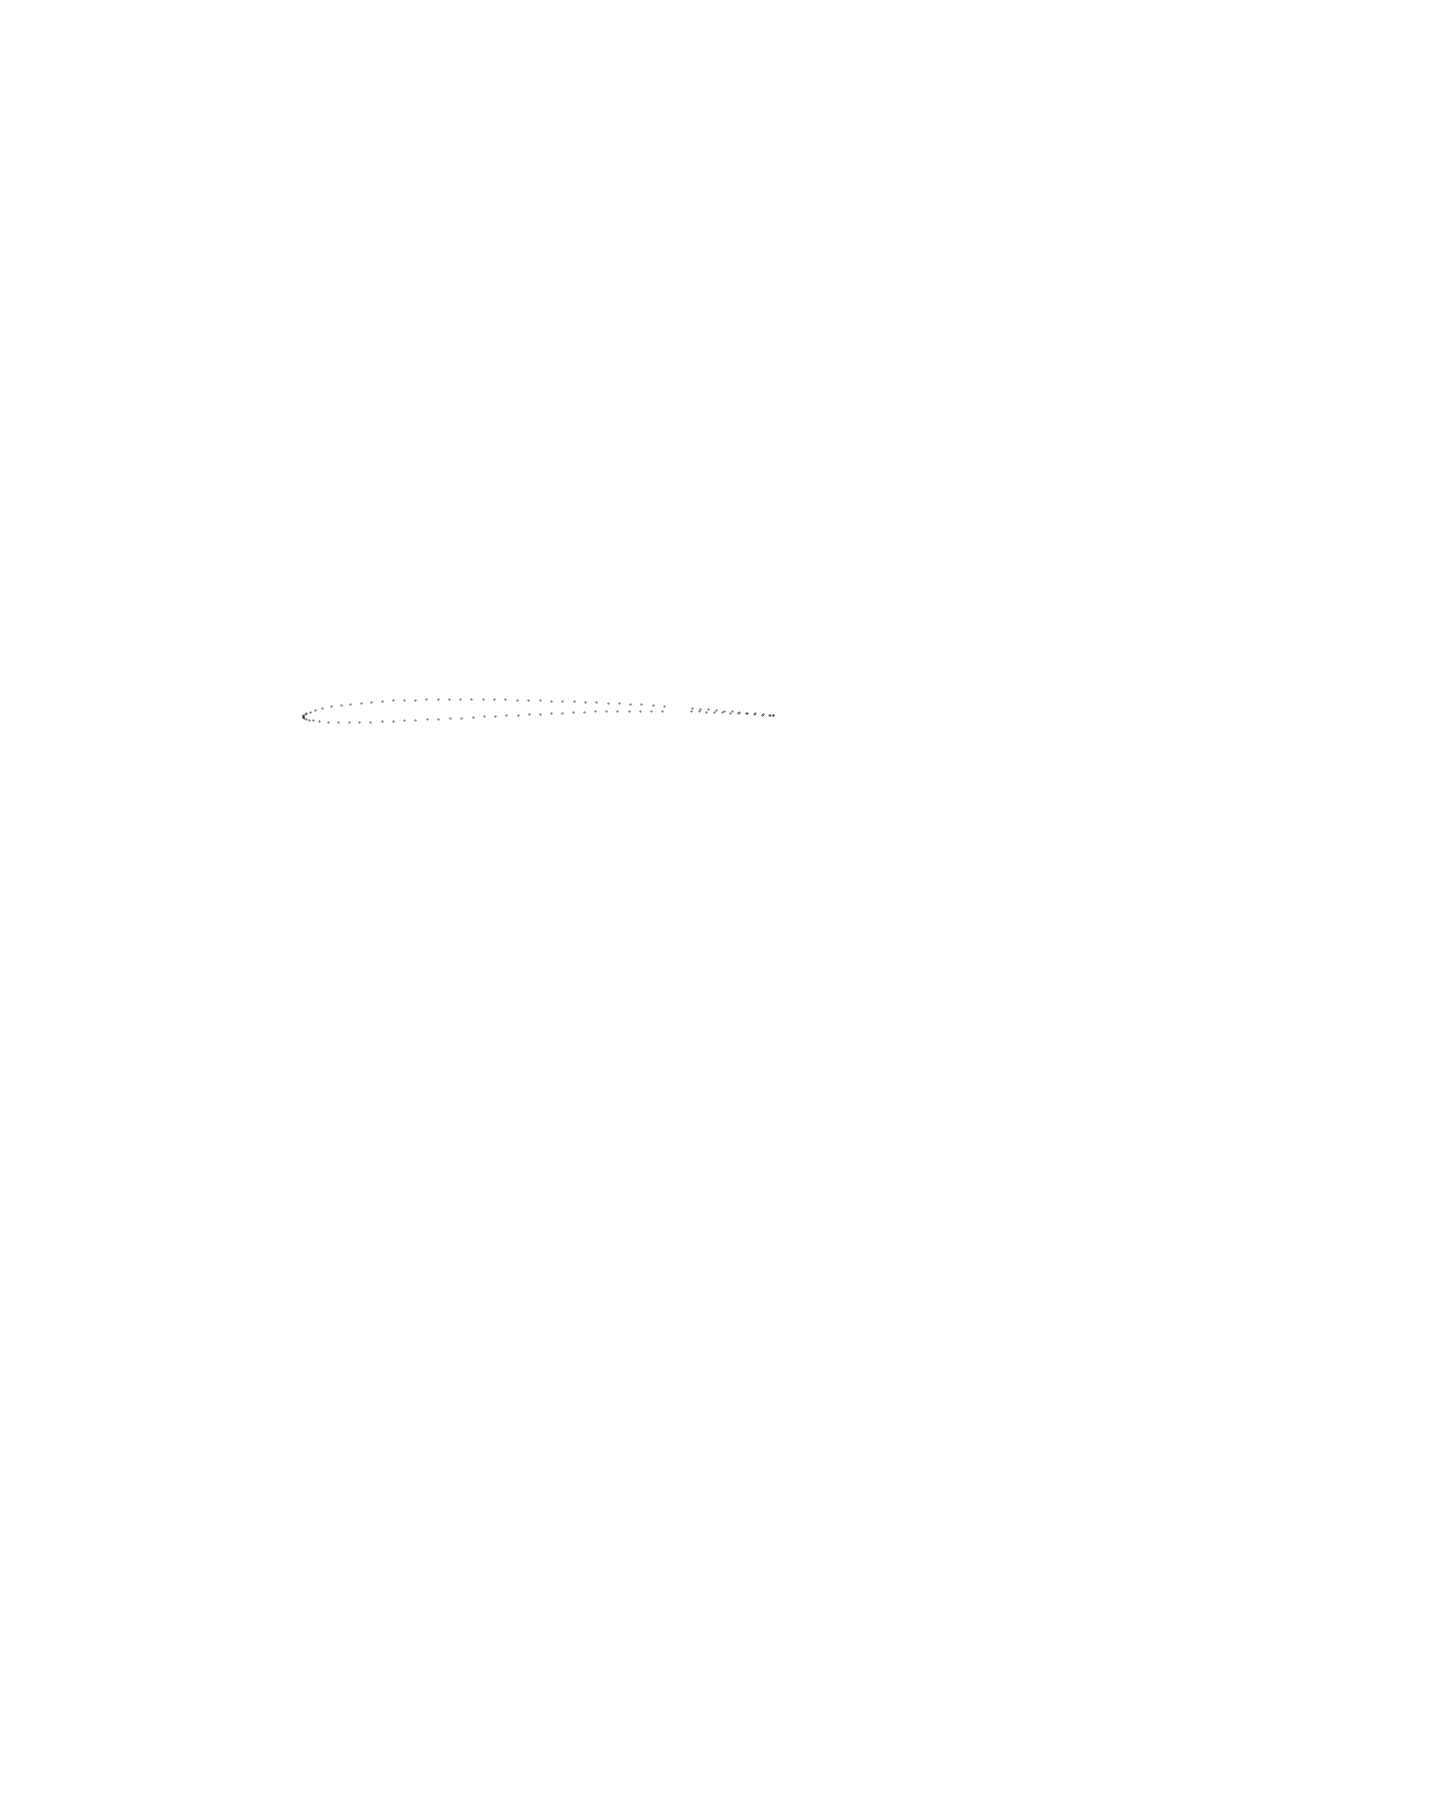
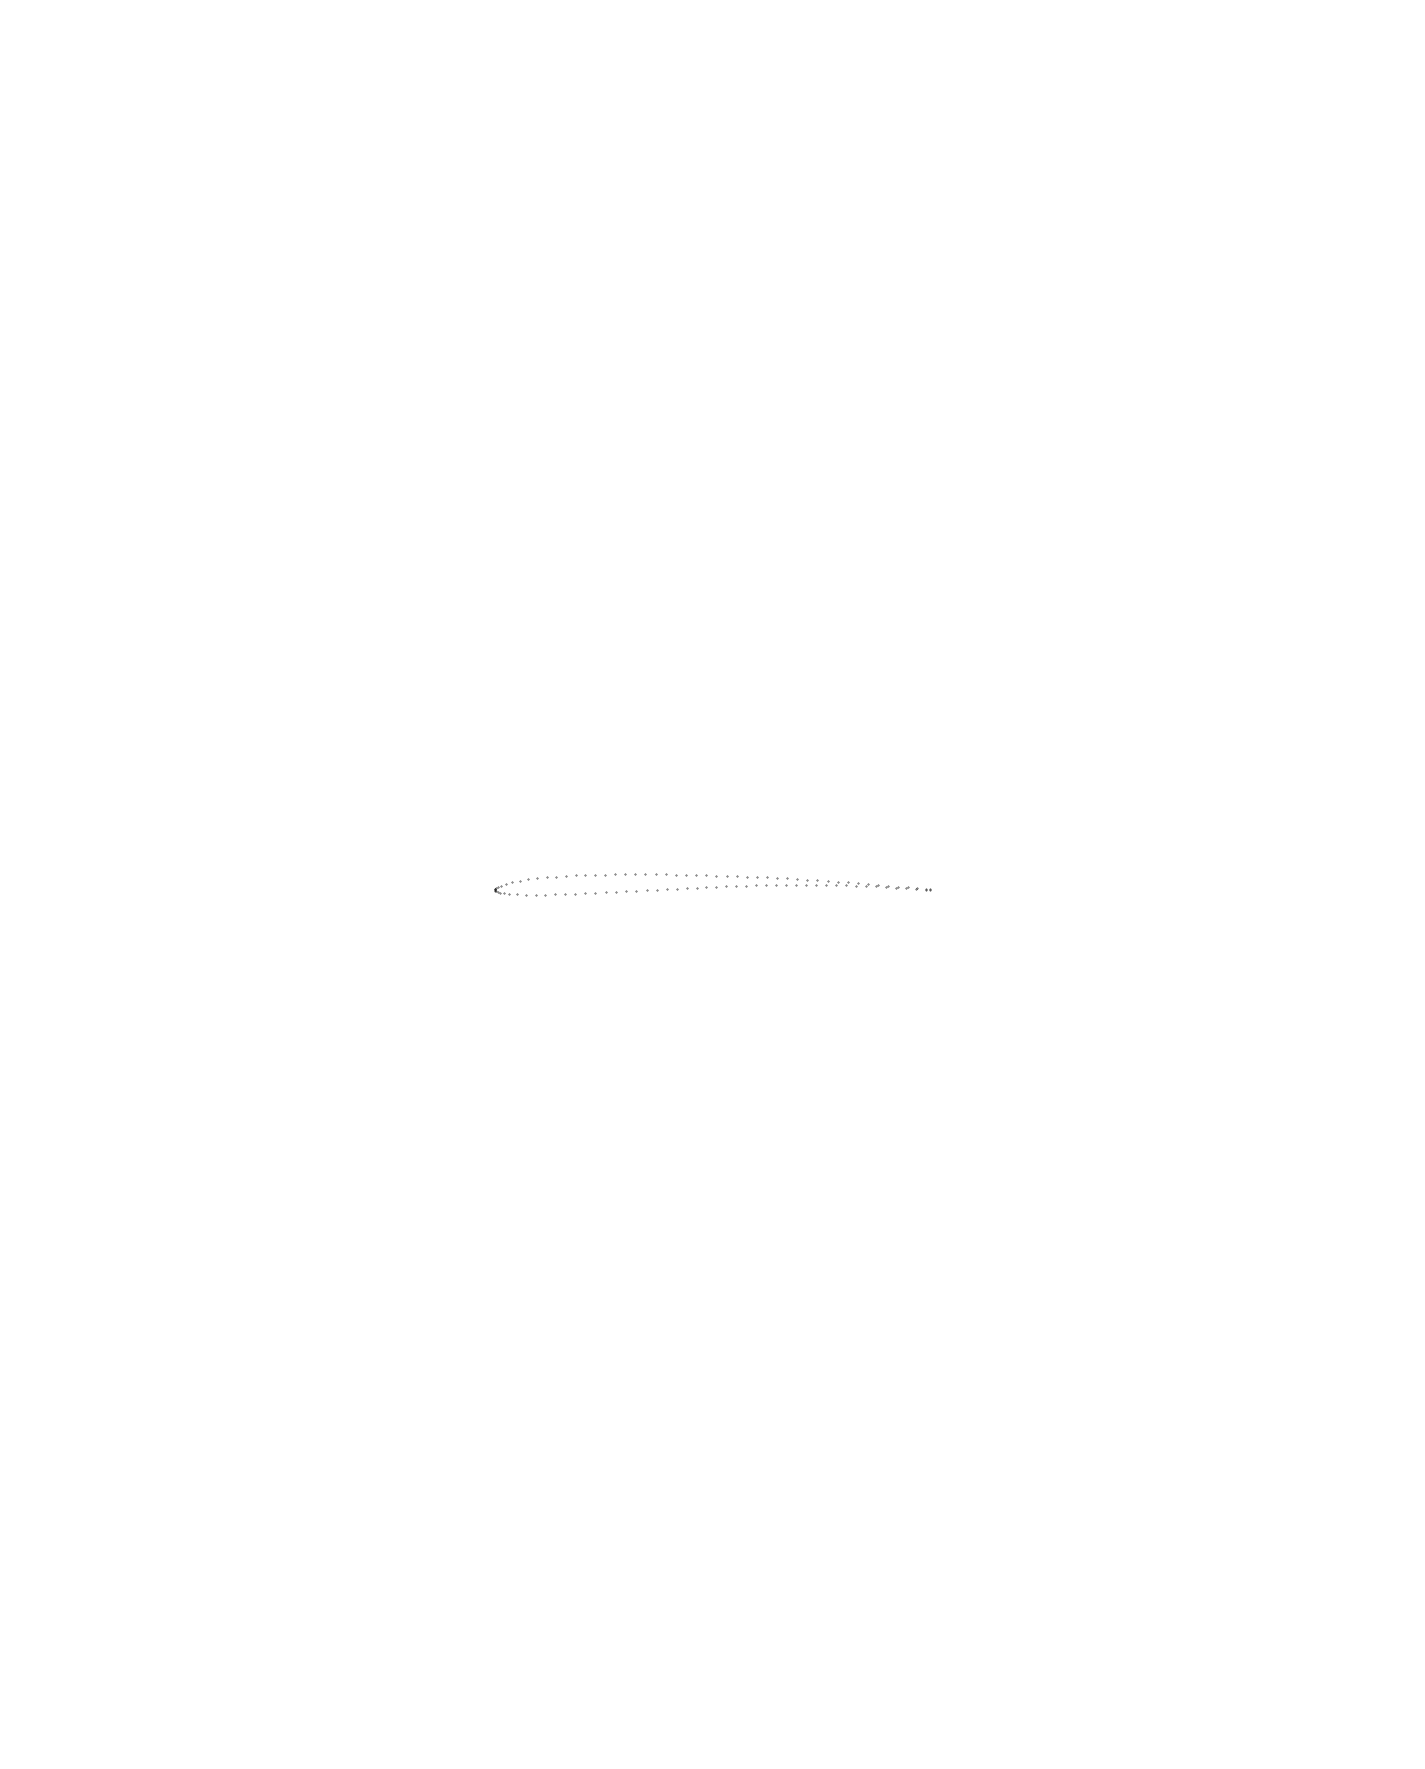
part: (732, 711) -> (878, 885), size x1.43

